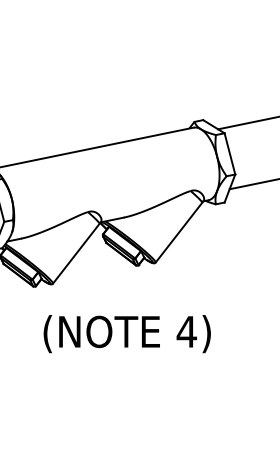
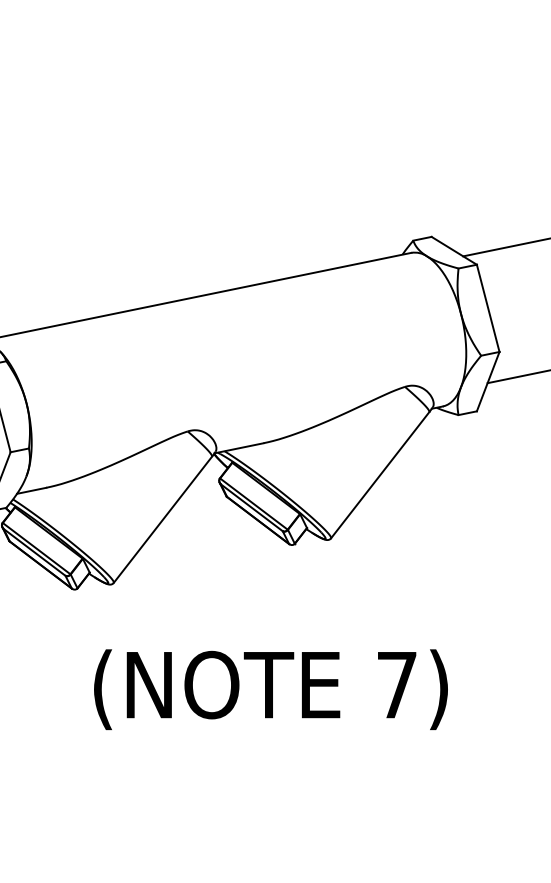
text: (186, 331) -> (396, 684), 4) -> 7)

